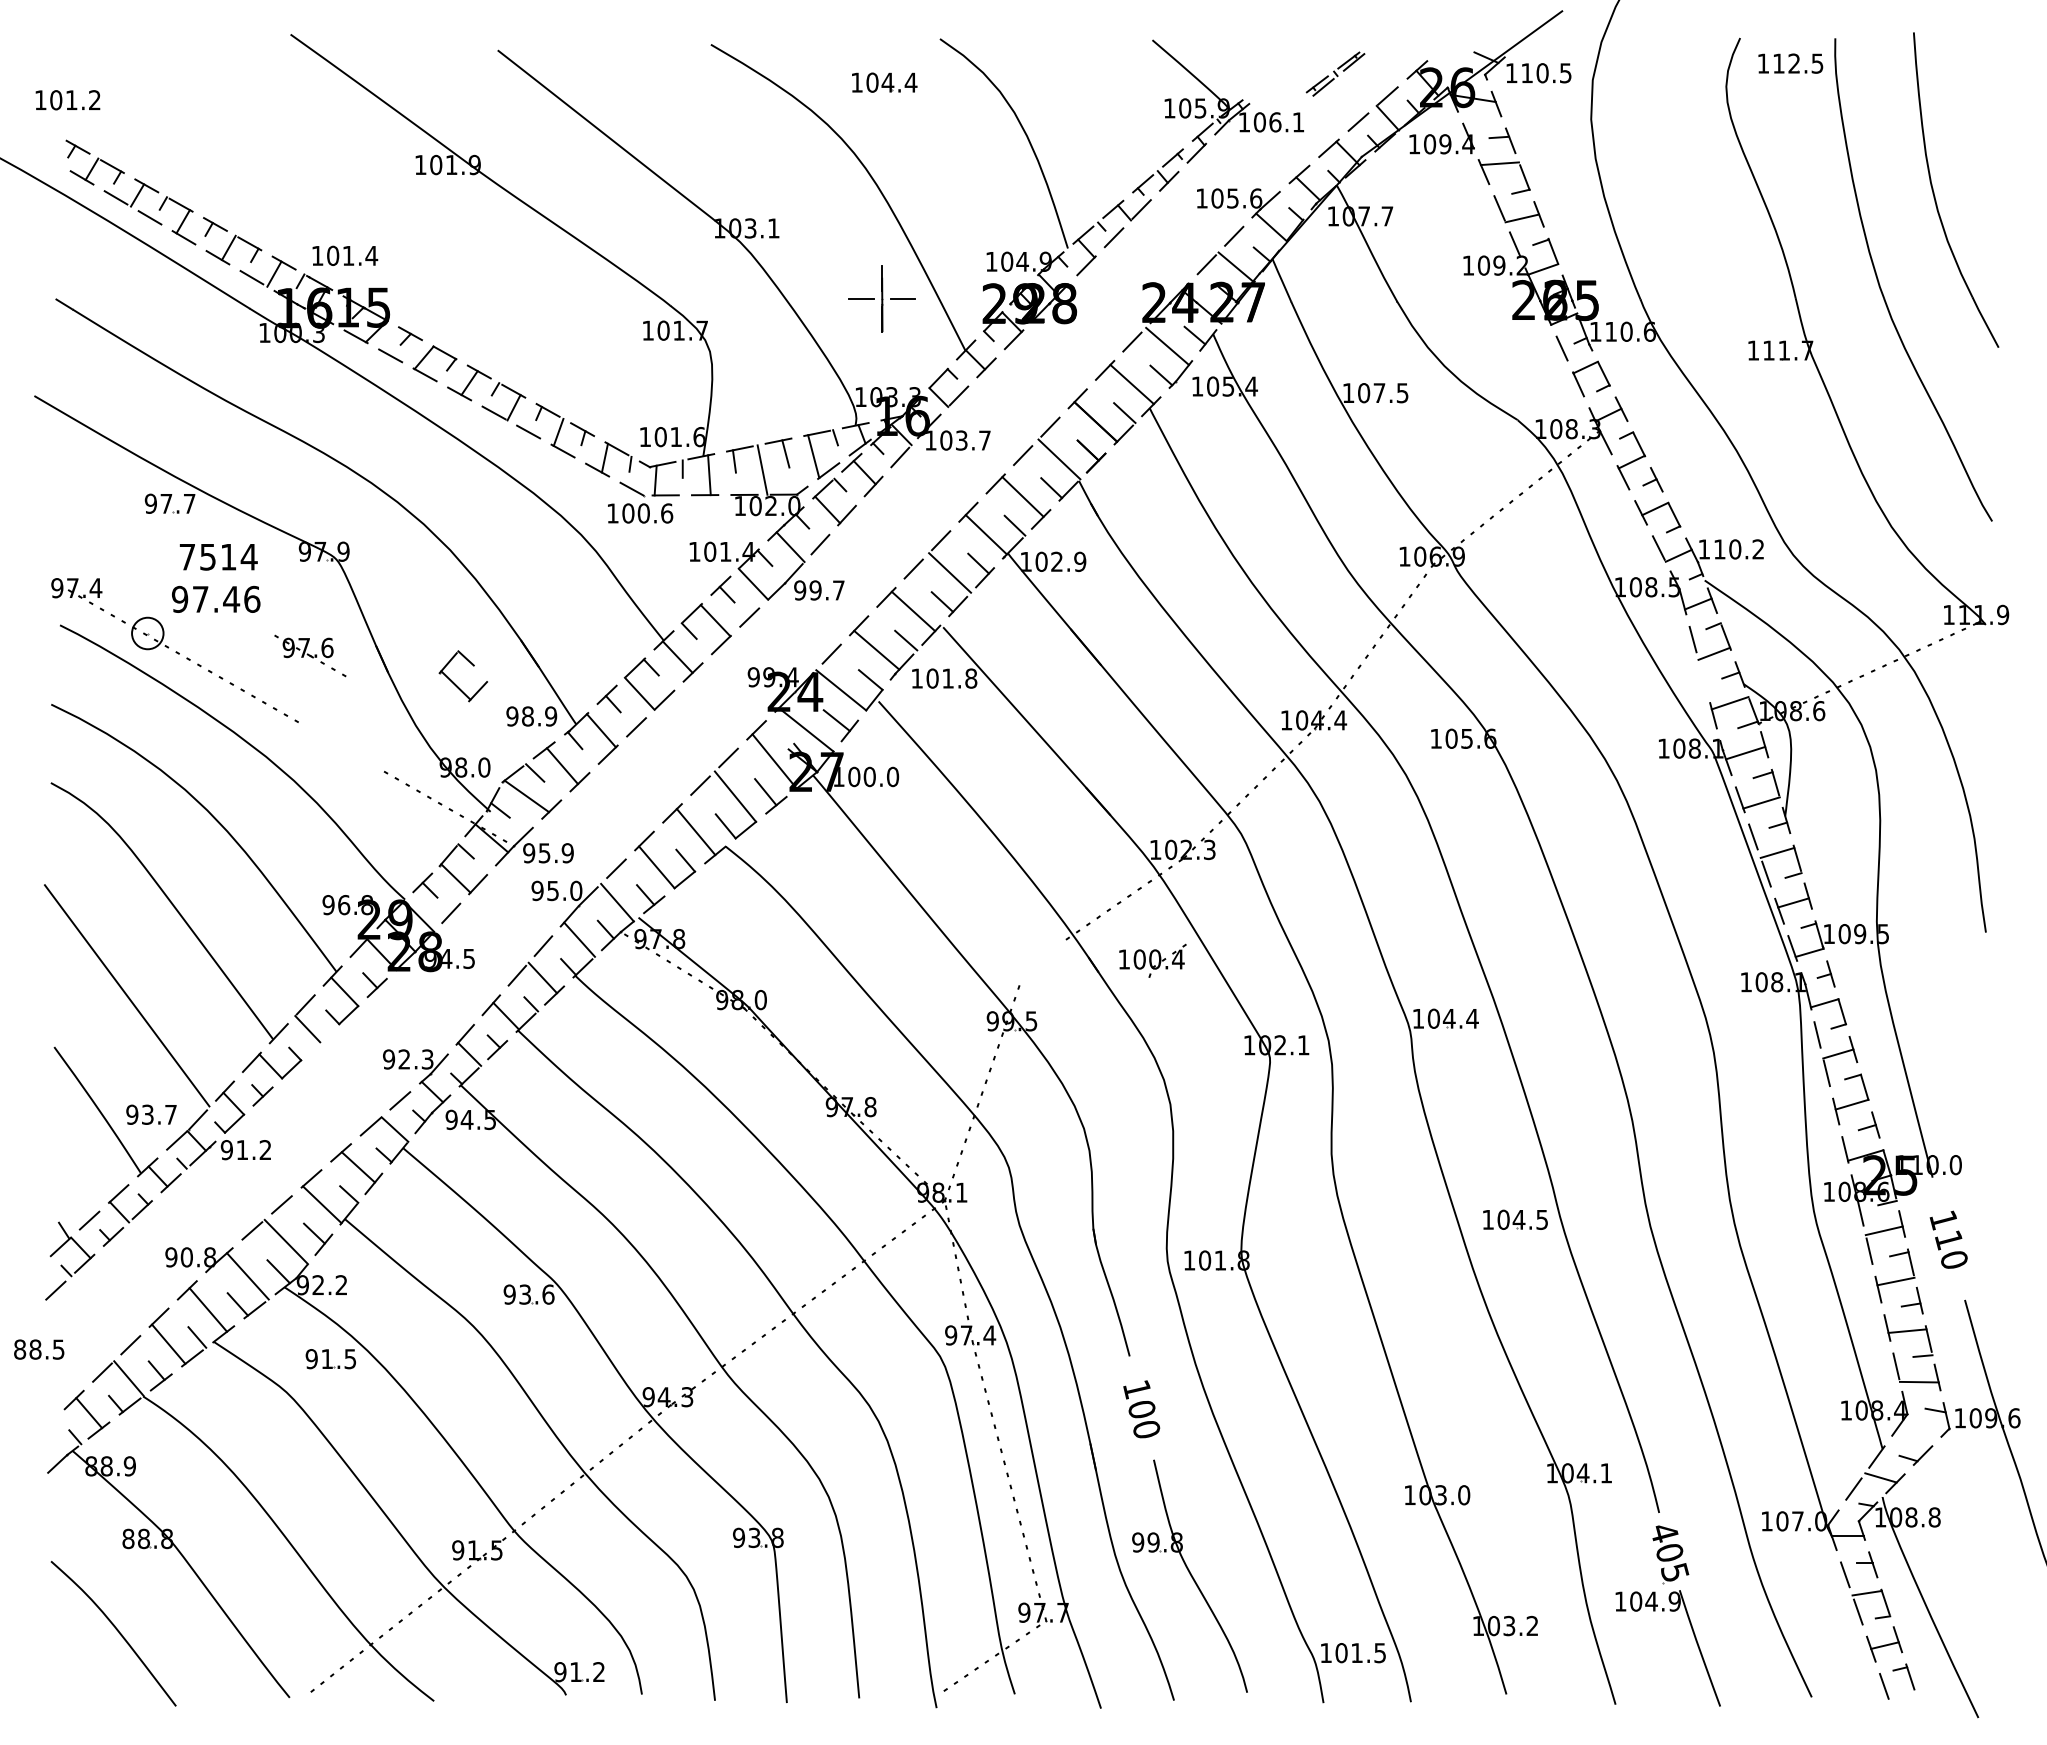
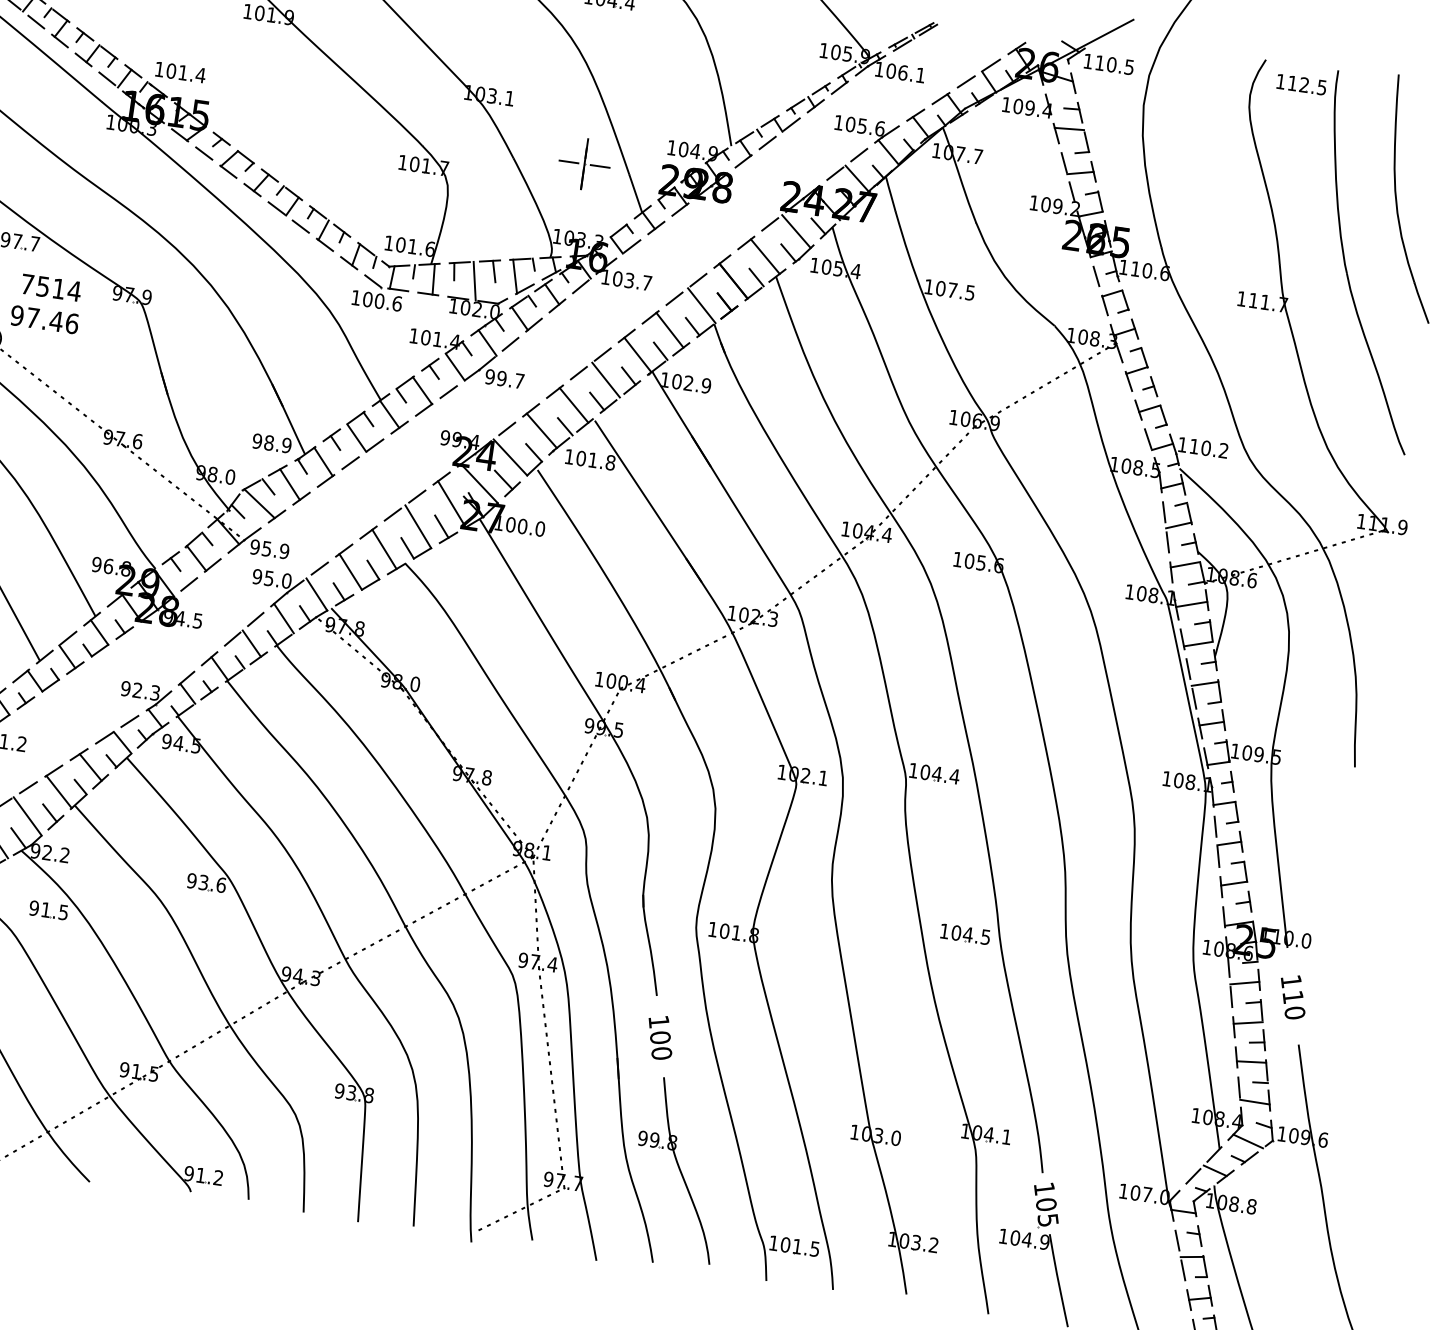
part: (1335, 73) -> (913, 36), moved
part: (310, 655) -> (123, 445), moved
line: (1702, 677) -> (1167, 542), added
part: (455, 683) -> (217, 409), removed
part: (1152, 960) -> (621, 683), moved
line: (319, 1042) -> (74, 668), added
line: (1917, 1434) -> (1247, 1141), added
text: (1664, 1533) -> (1044, 1189), 405 -> 105

